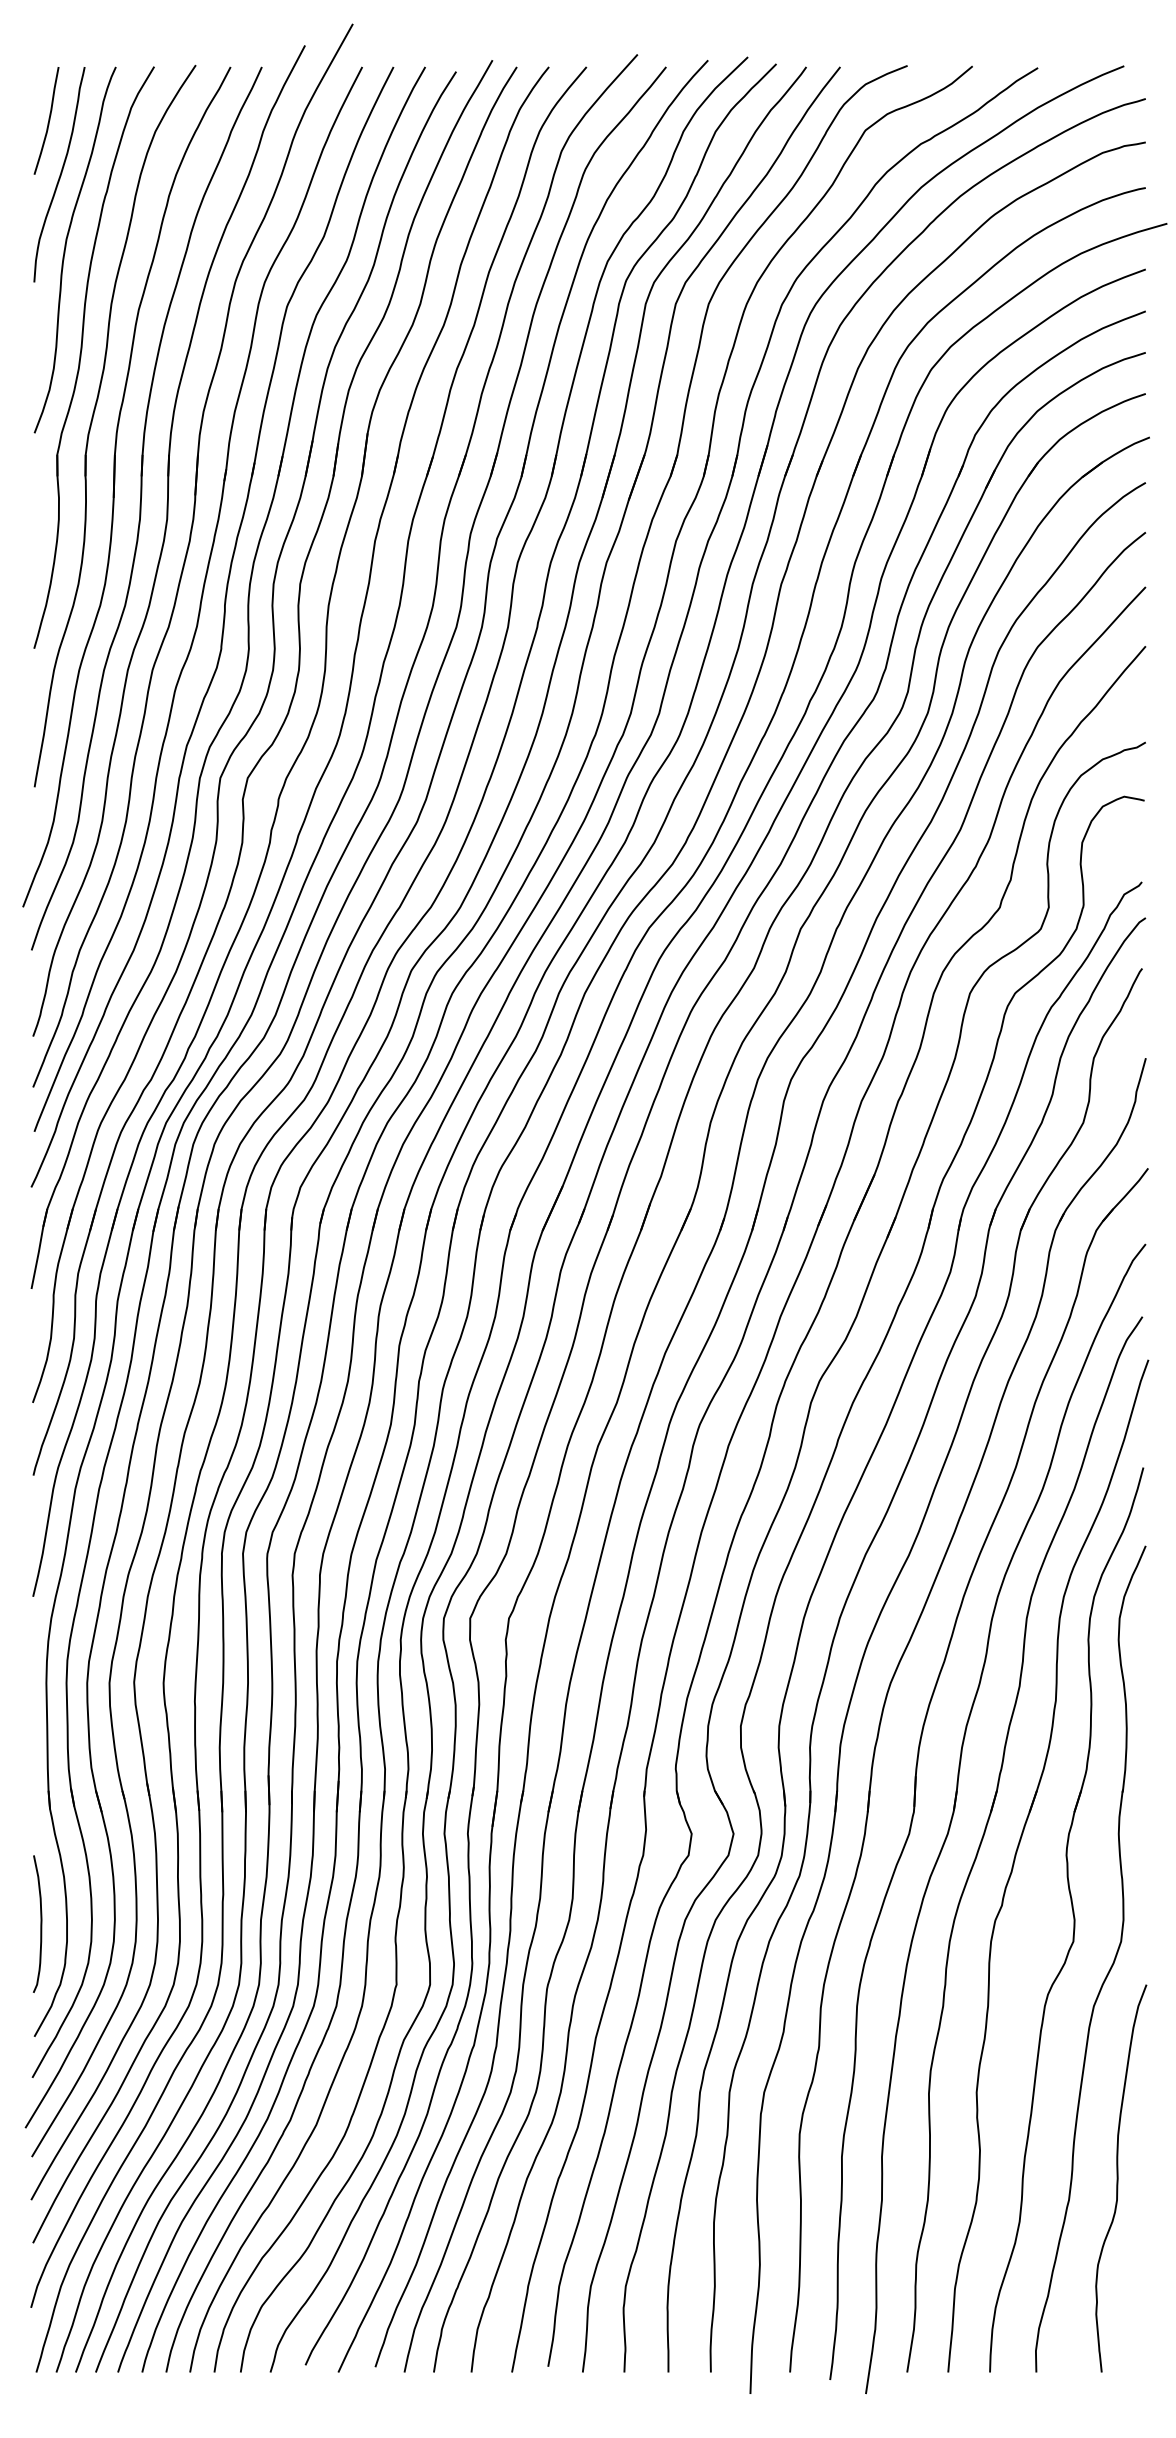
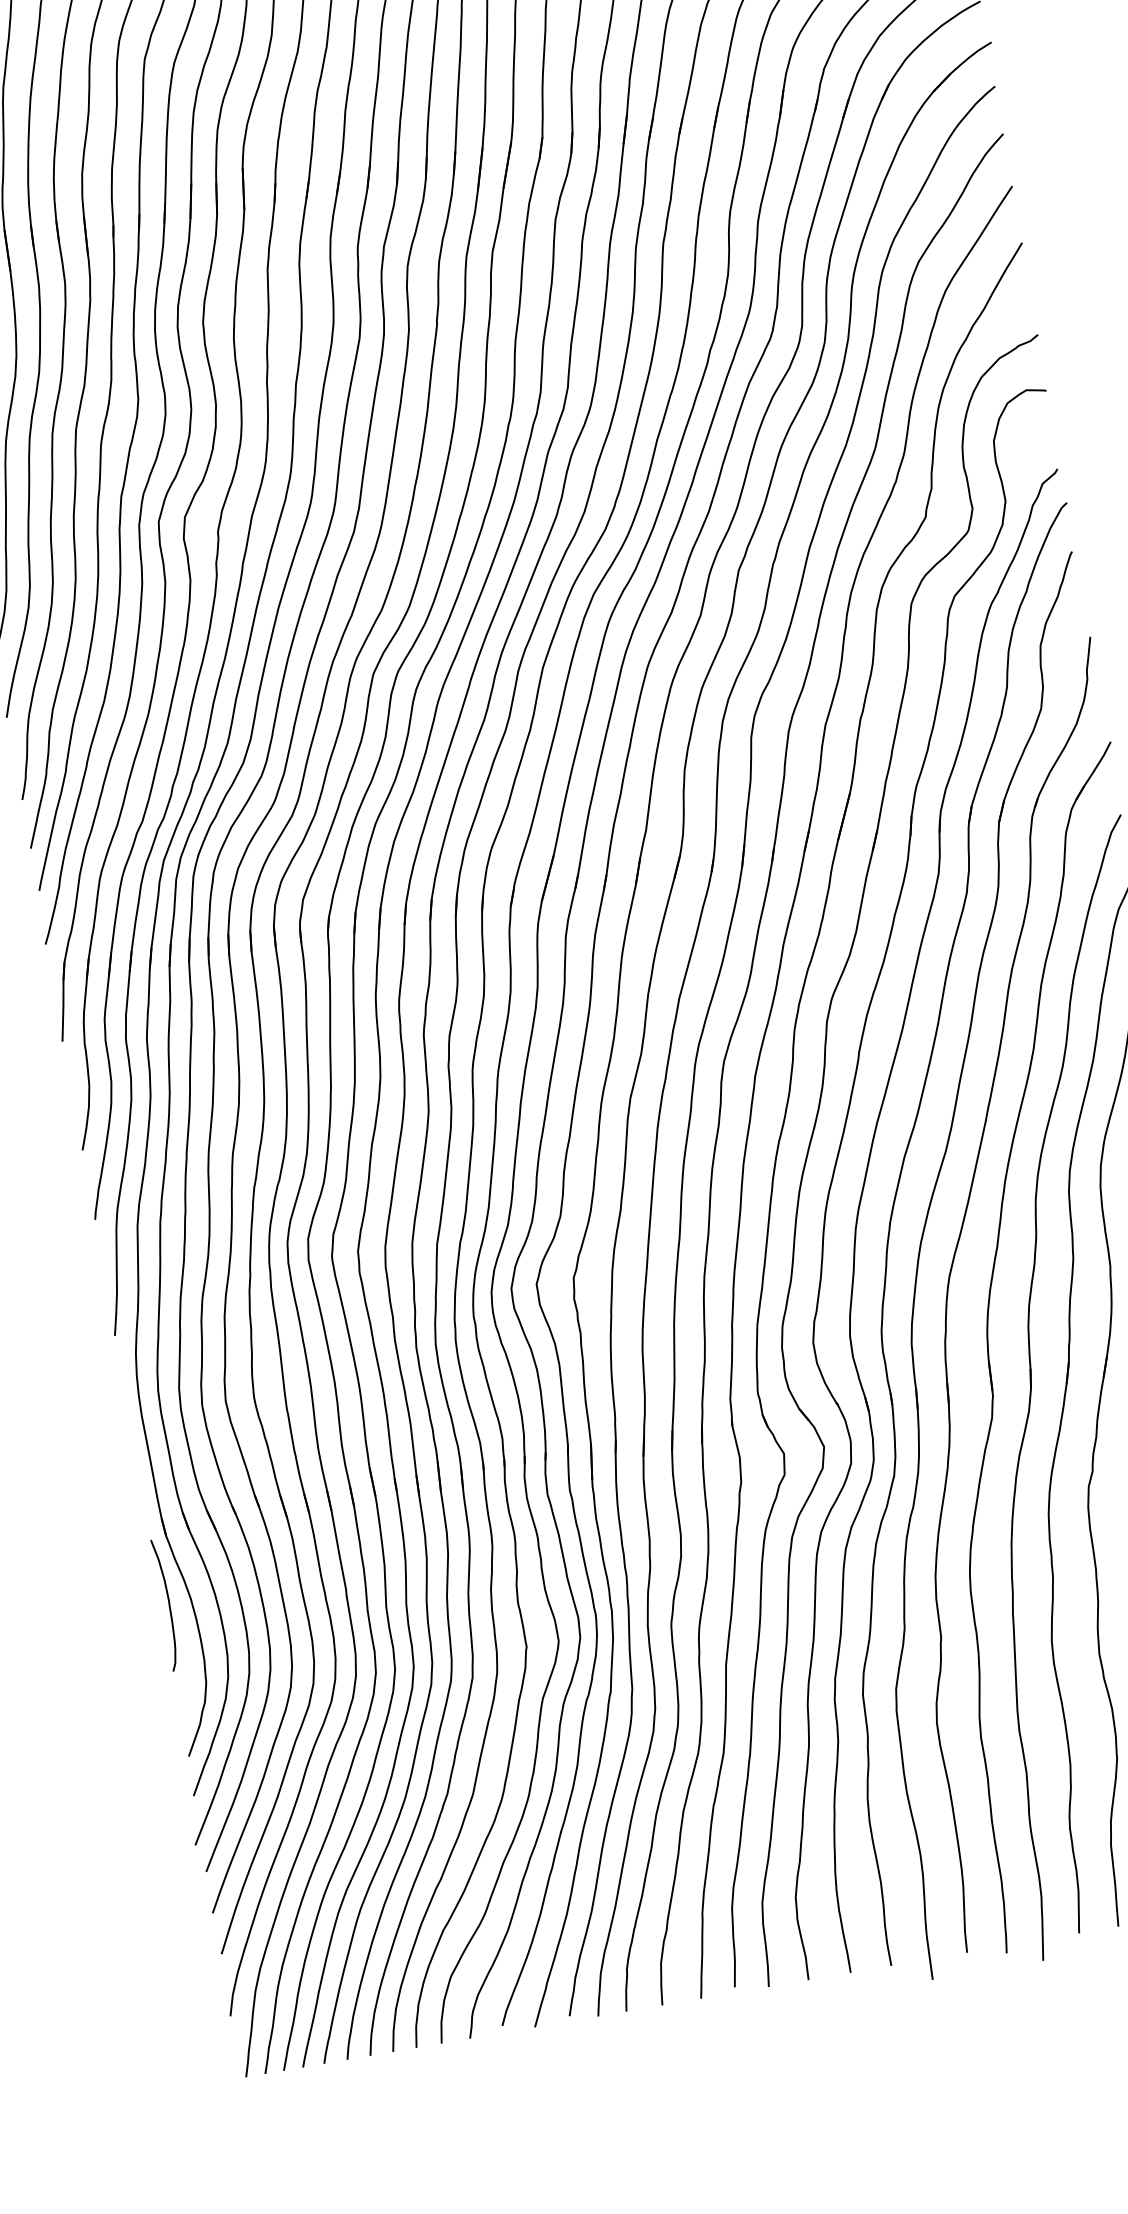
curve: (40, 1923) -> (168, 1604), moved

